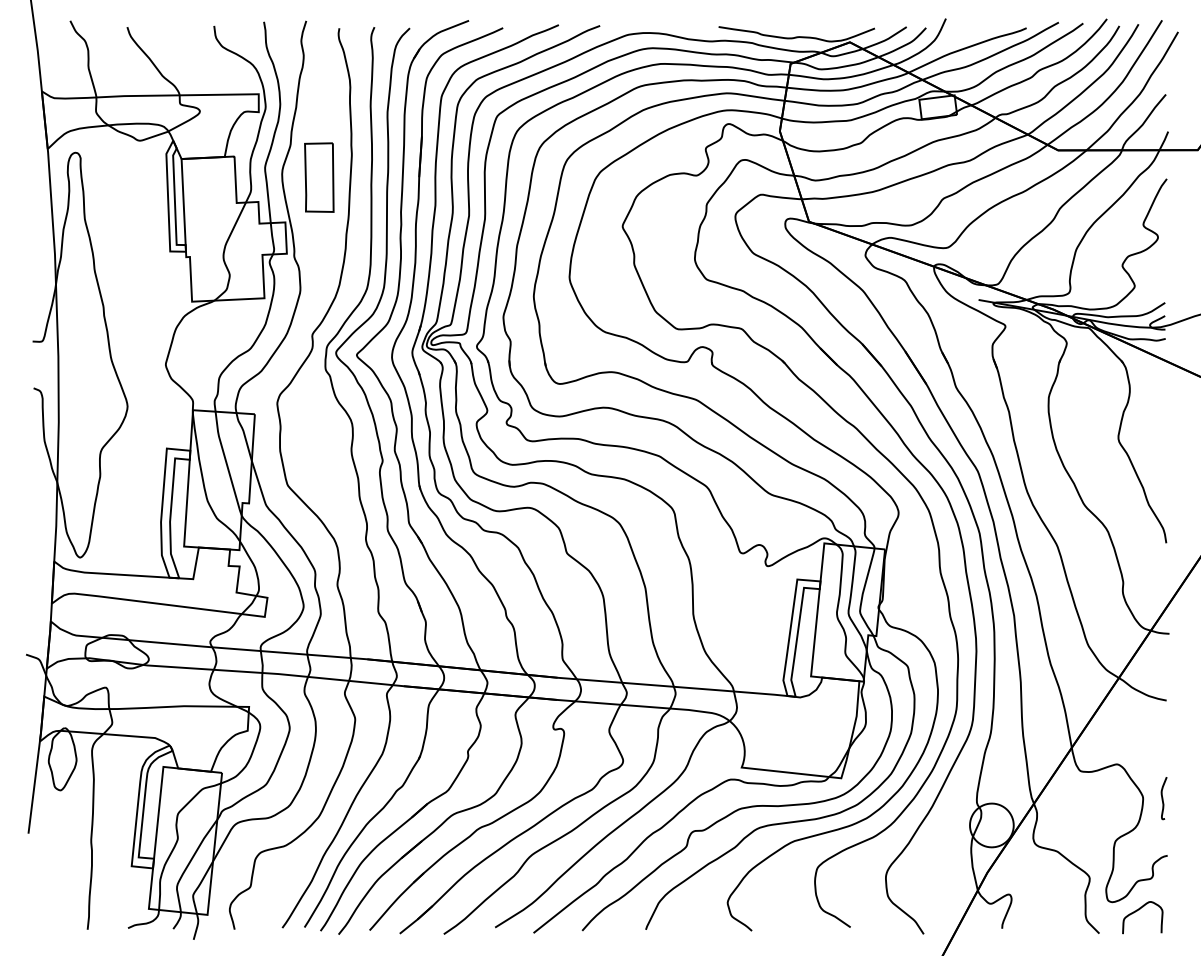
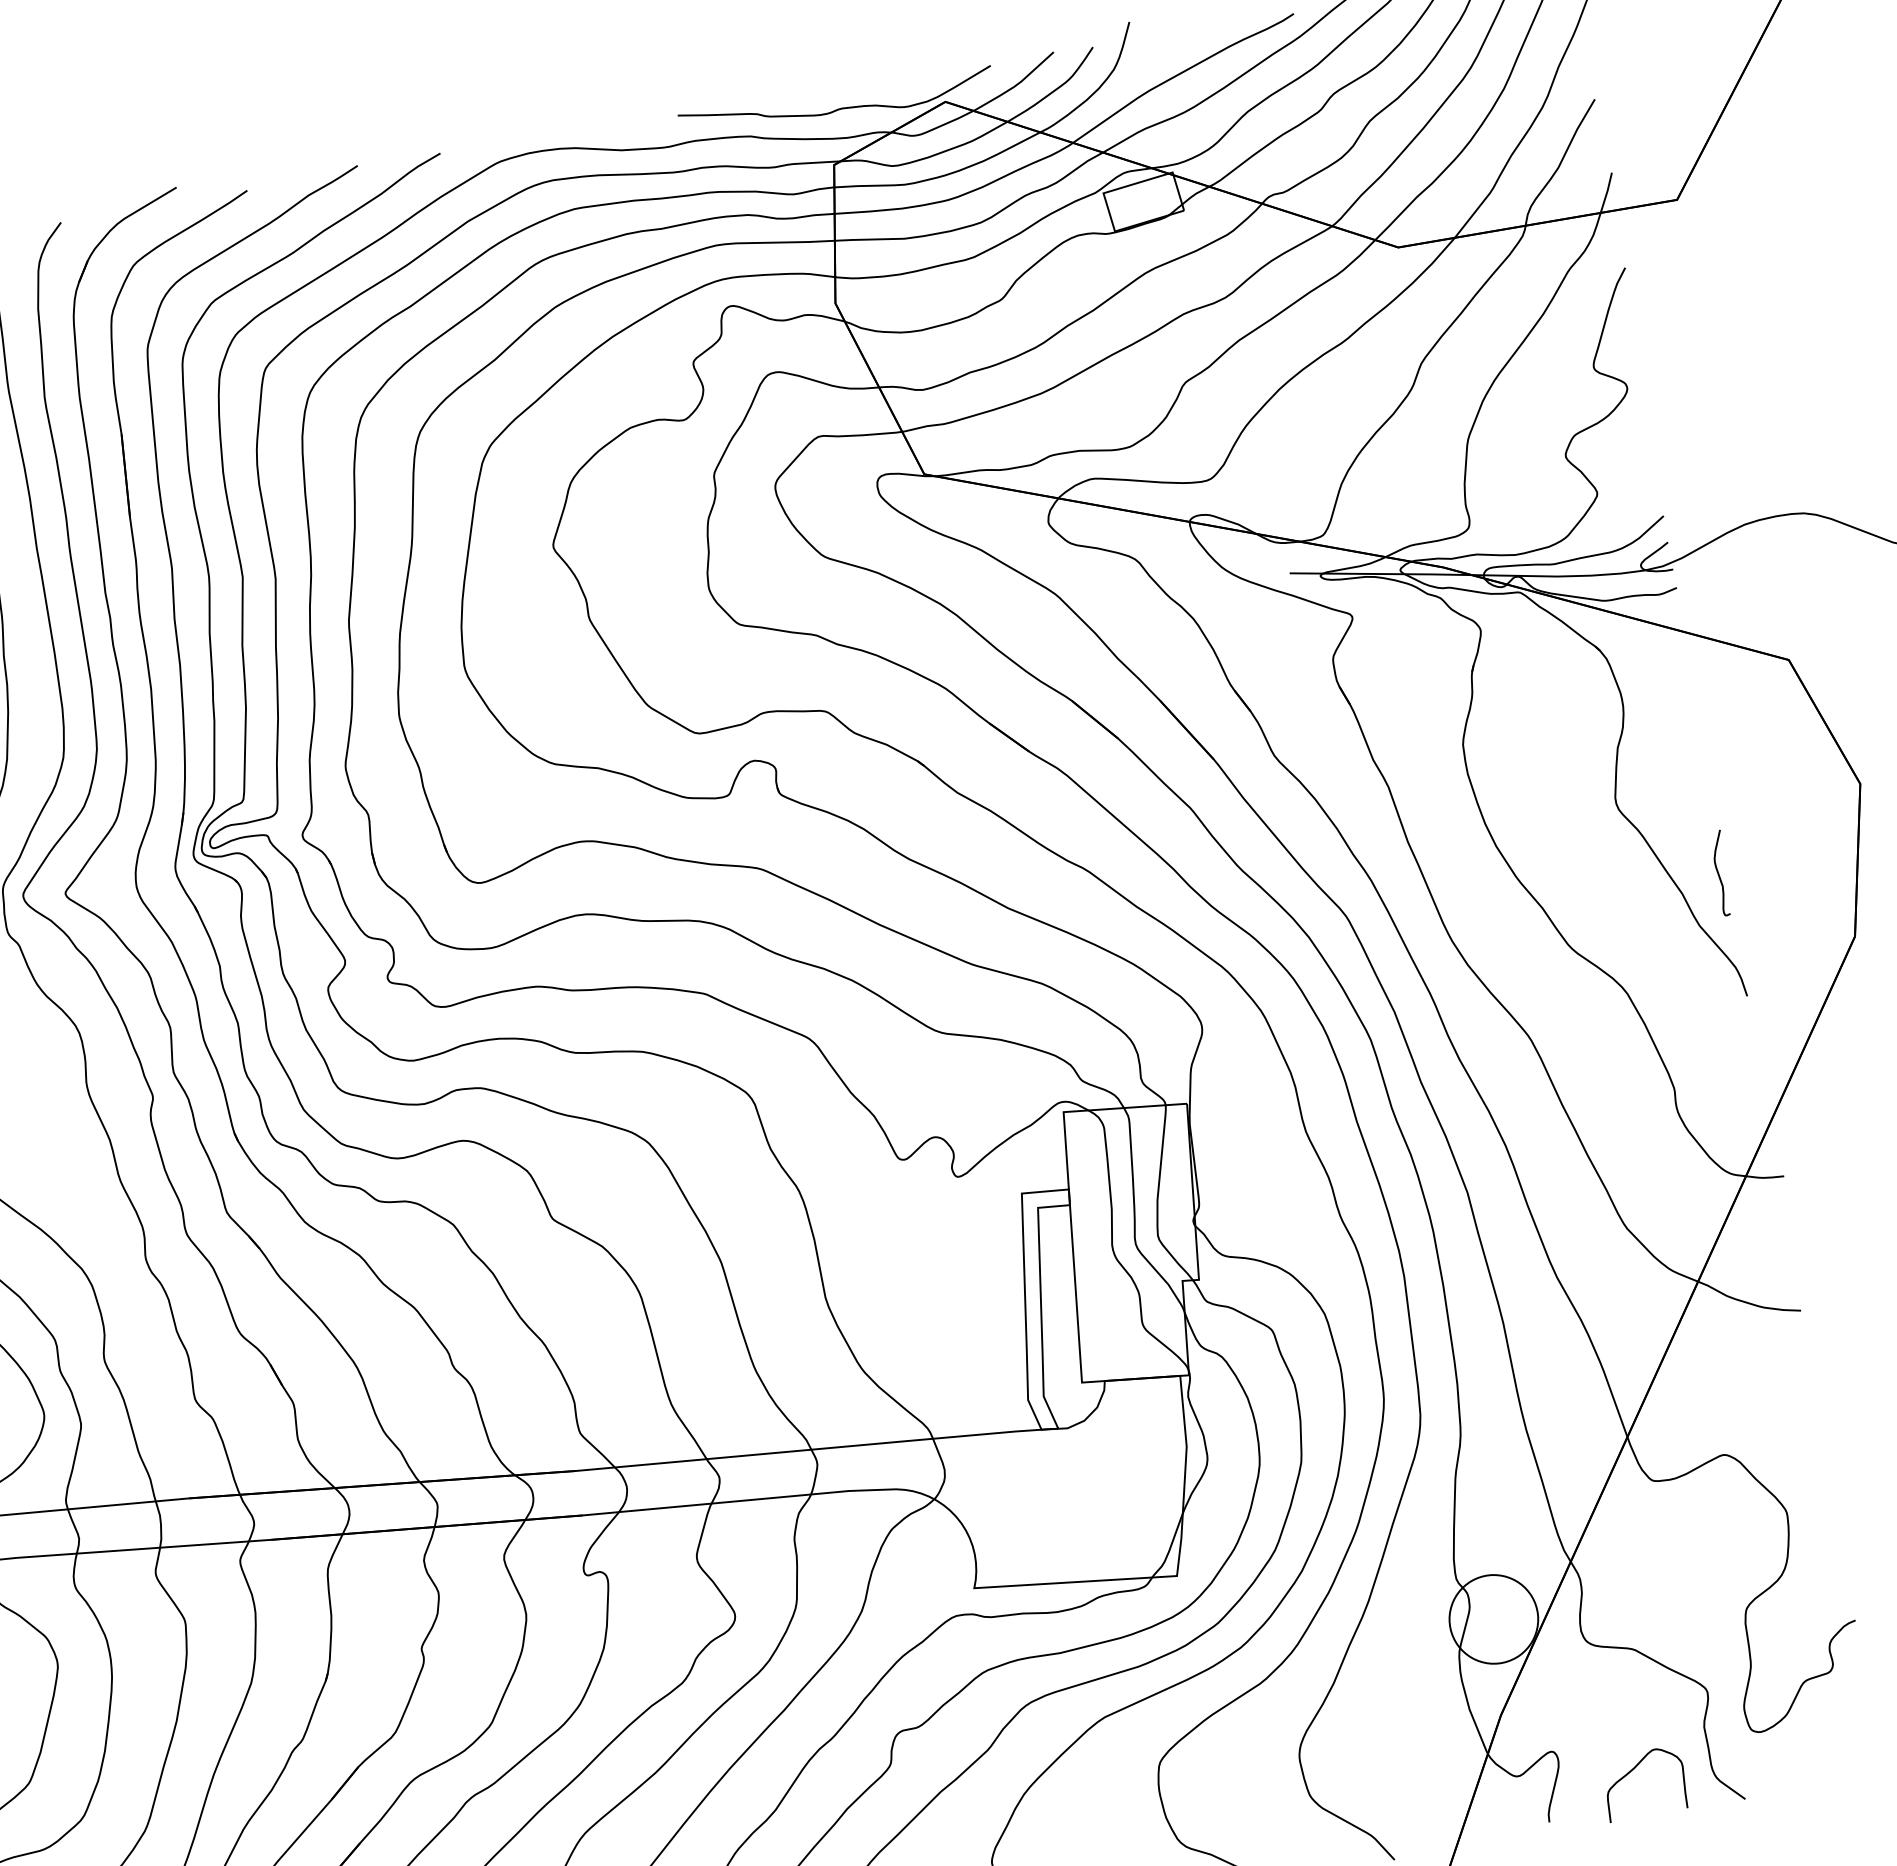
curve: (1163, 798) -> (1720, 873), moved
curve: (1139, 910) -> (1635, 1770), moved

